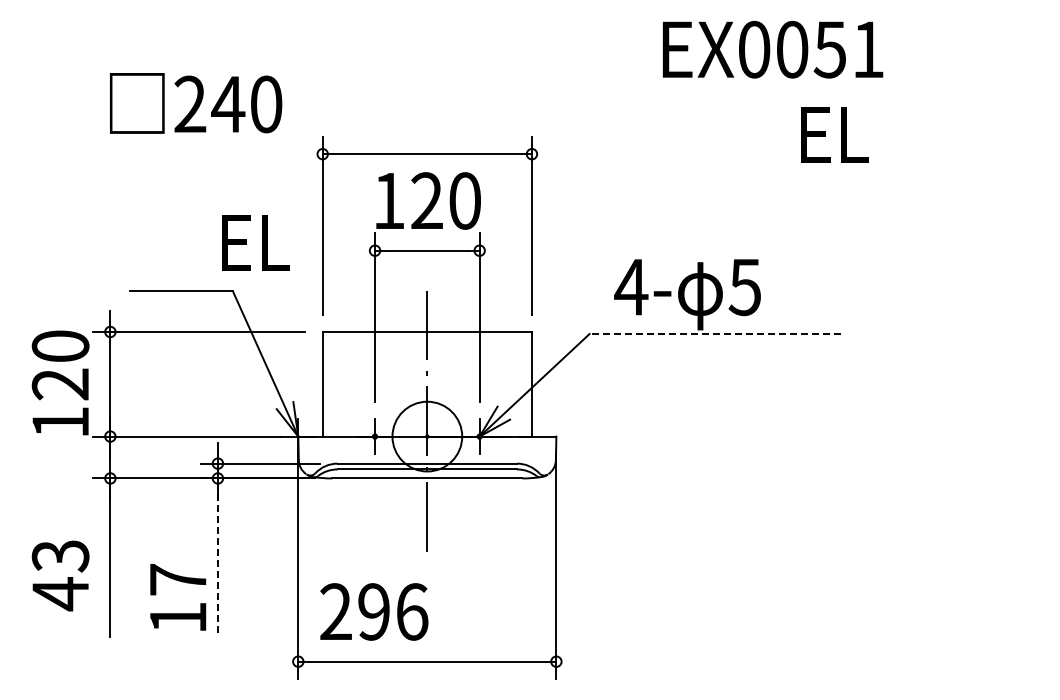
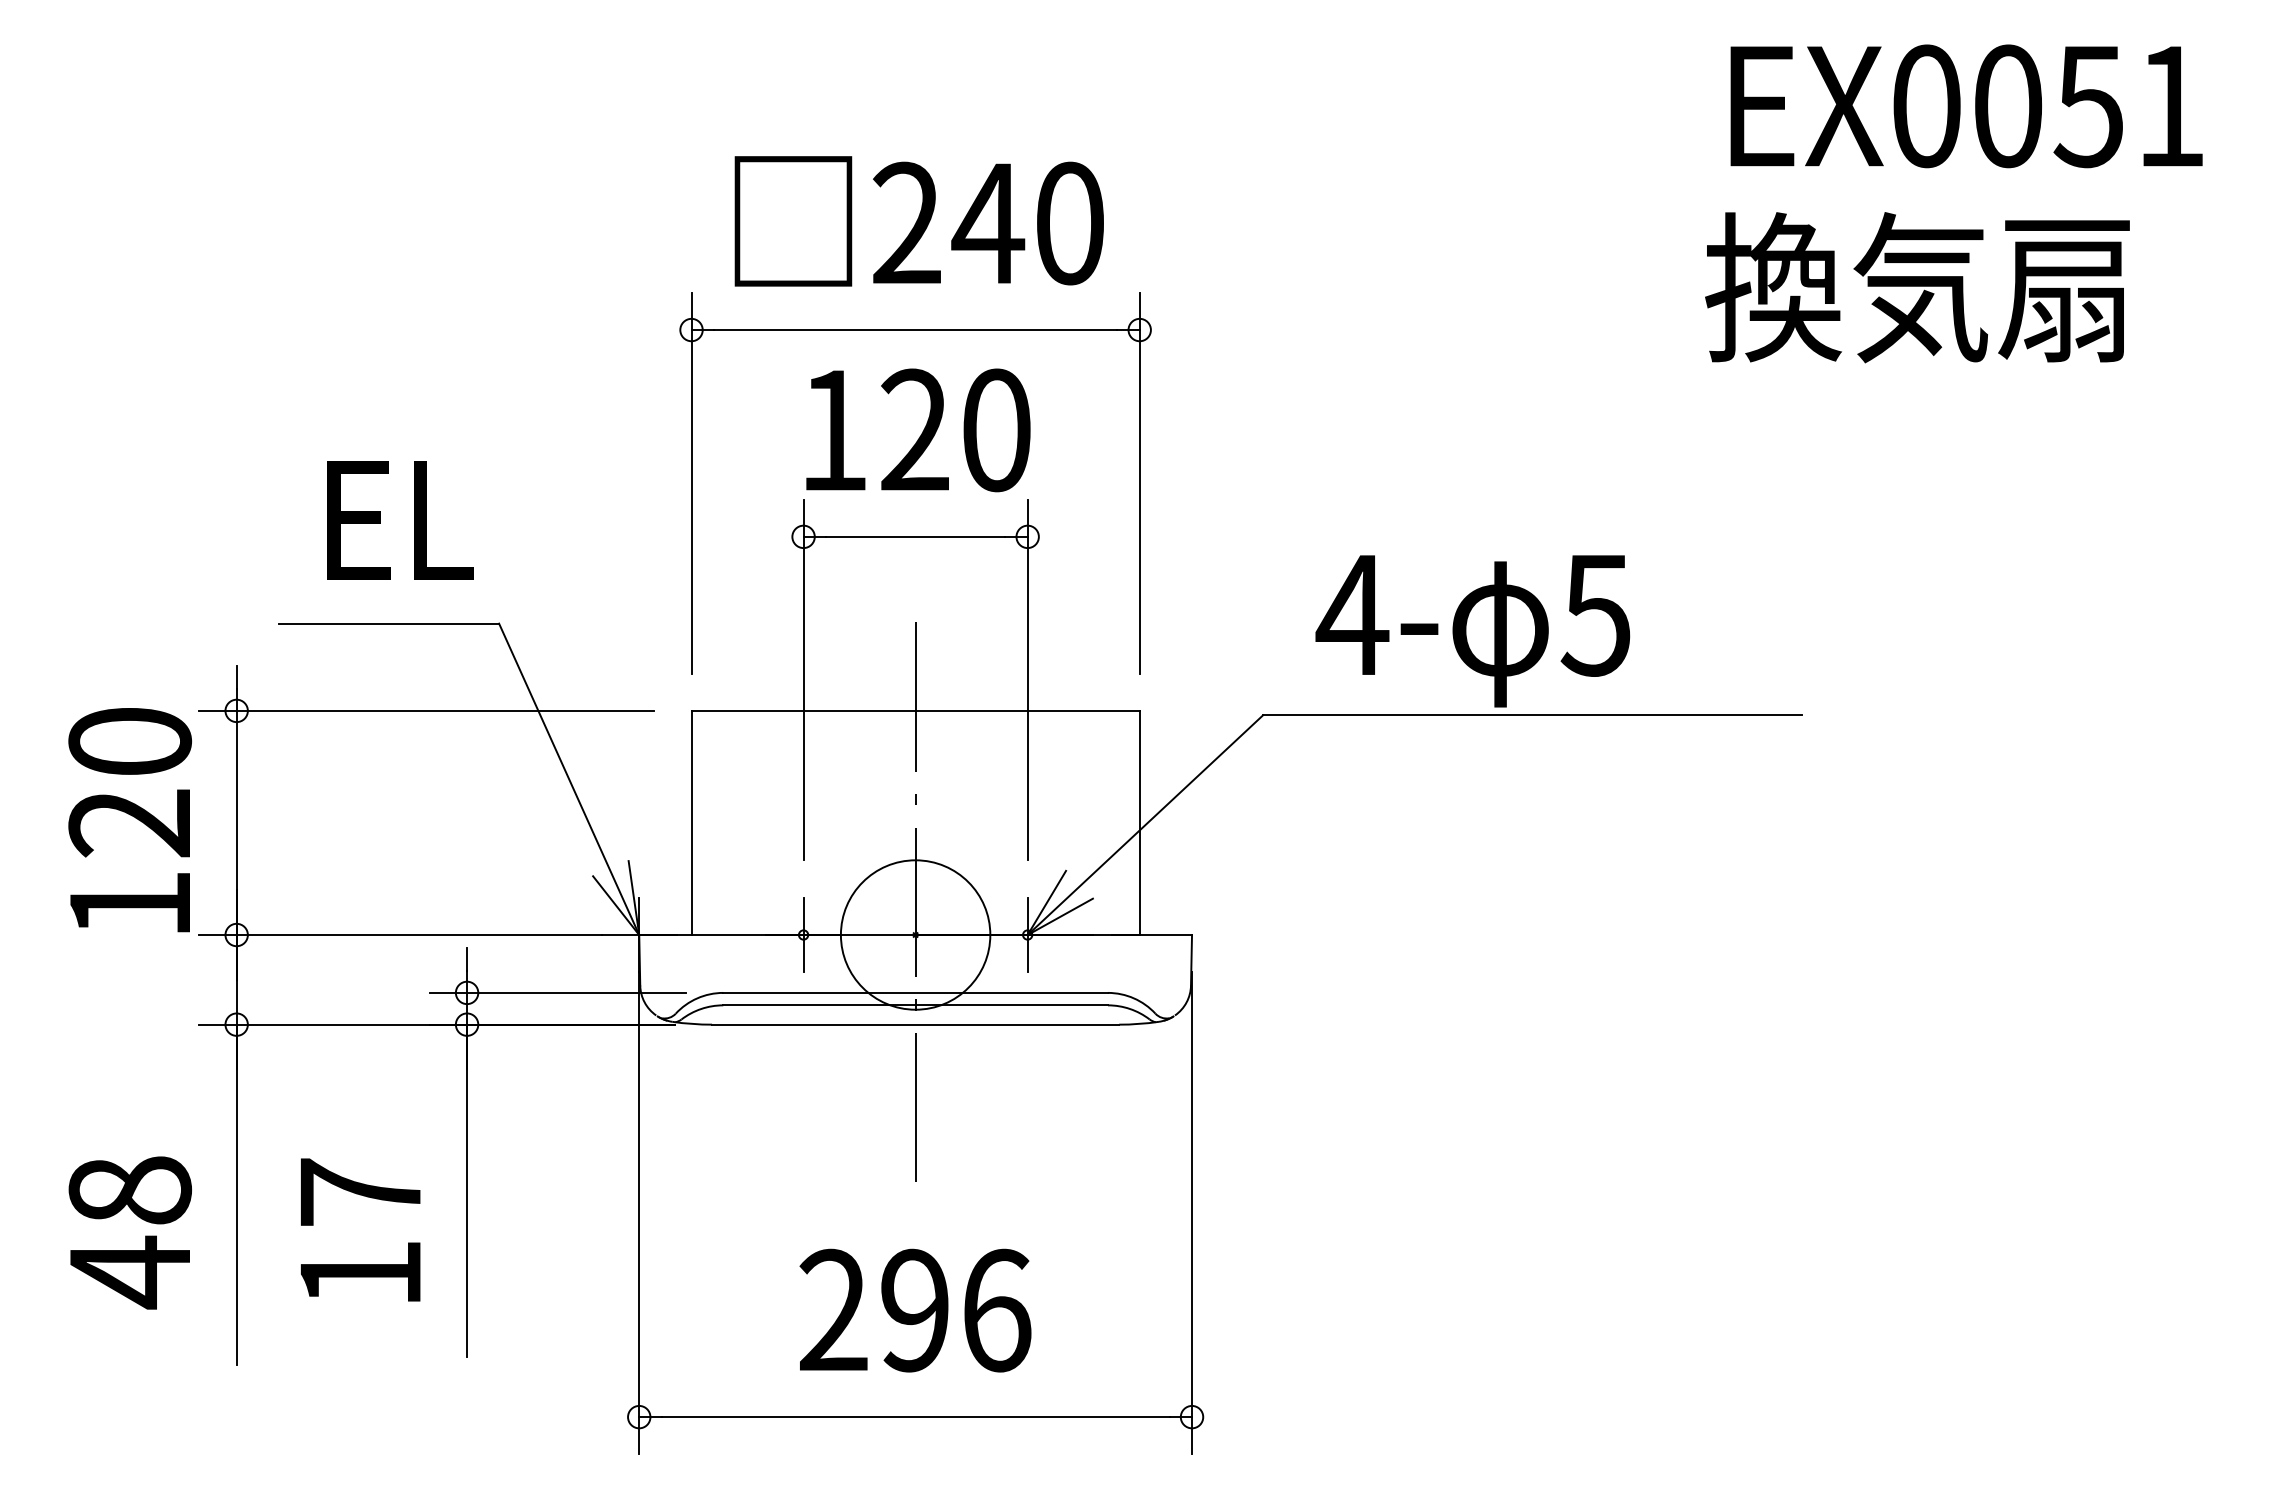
text: (772, 49) -> (1965, 105), moved
text: (196, 103) -> (920, 221), moved
text: (895, 134) -> (1918, 287), EL -> 換気扇
text: (255, 242) -> (399, 519), moved
line: (715, 334) -> (1532, 716), dashed -> solid
line: (217, 555) -> (466, 1189), dashed -> solid
text: (60, 556) -> (129, 1191), 43 -> 48
text: (178, 597) -> (361, 1230), moved
text: (374, 611) -> (915, 1309), moved

